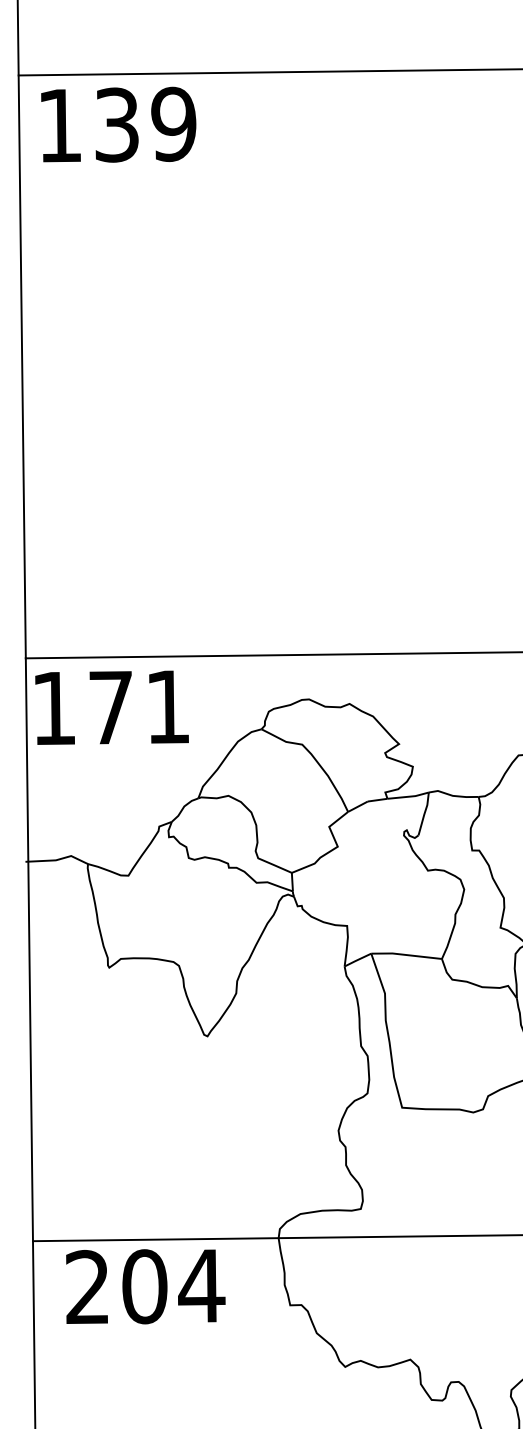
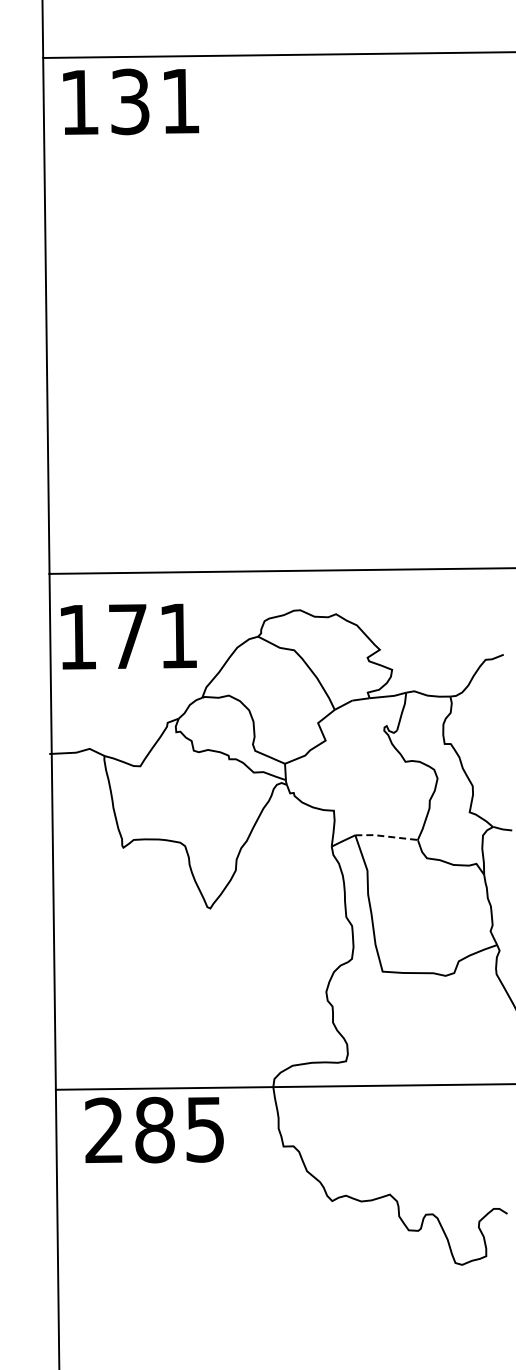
text: (173, 124) -> (180, 101), 139 -> 131
text: (111, 707) -> (128, 636), moved
line: (406, 955) -> (386, 836), solid -> dashed
text: (173, 1287) -> (180, 1130), 204 -> 285

